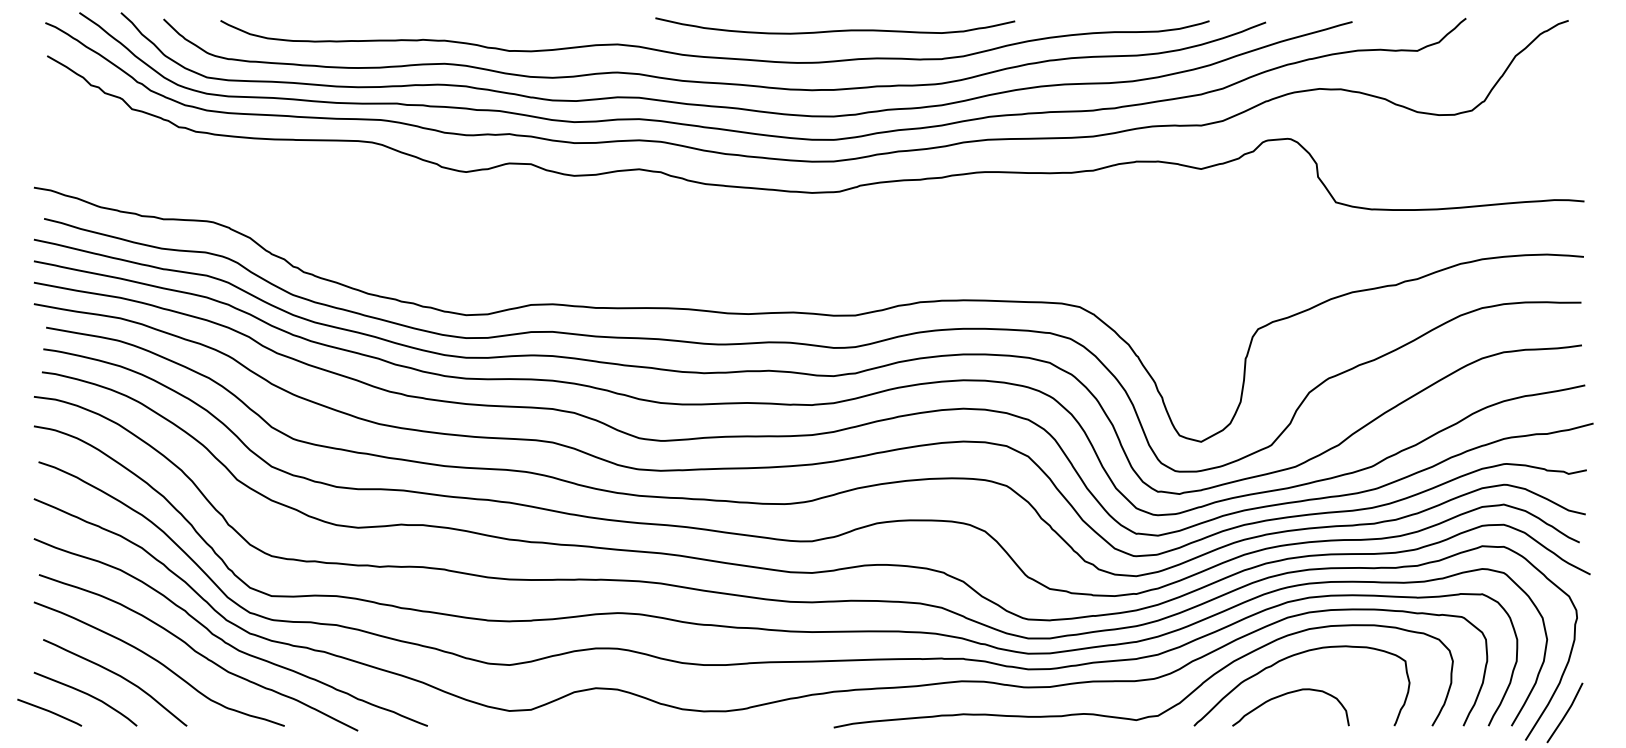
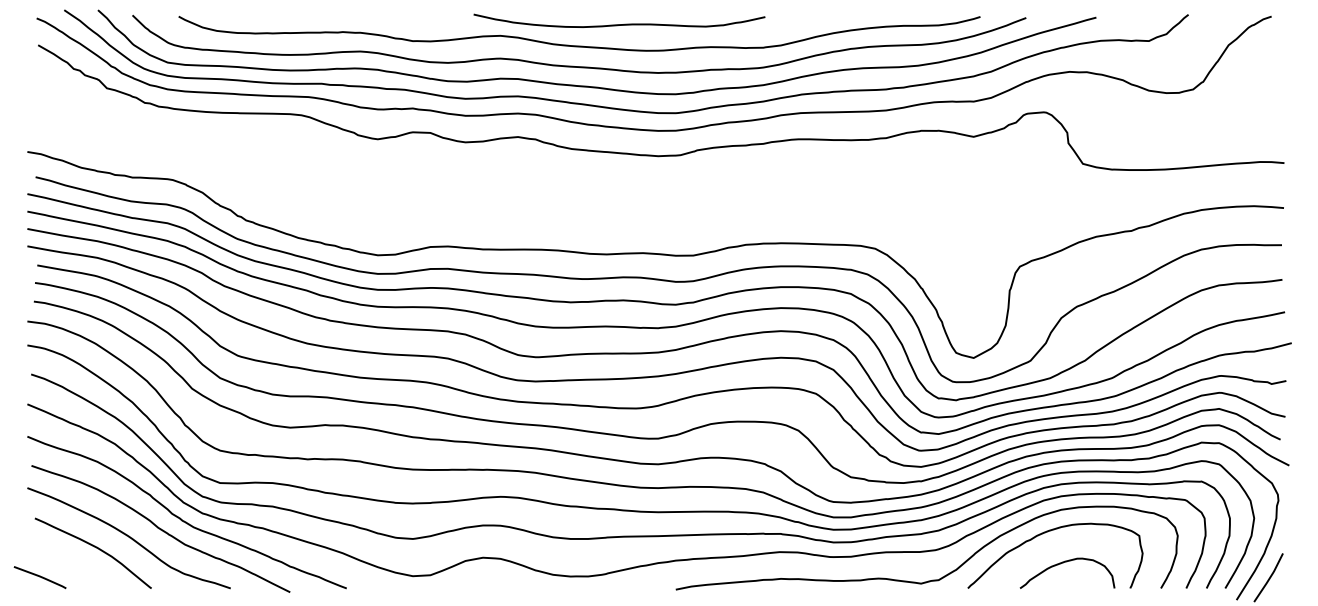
curve: (835, 30) -> (619, 24), moved
curve: (1287, 694) -> (1064, 562), moved
curve: (87, 695) -> (70, 563), removed

